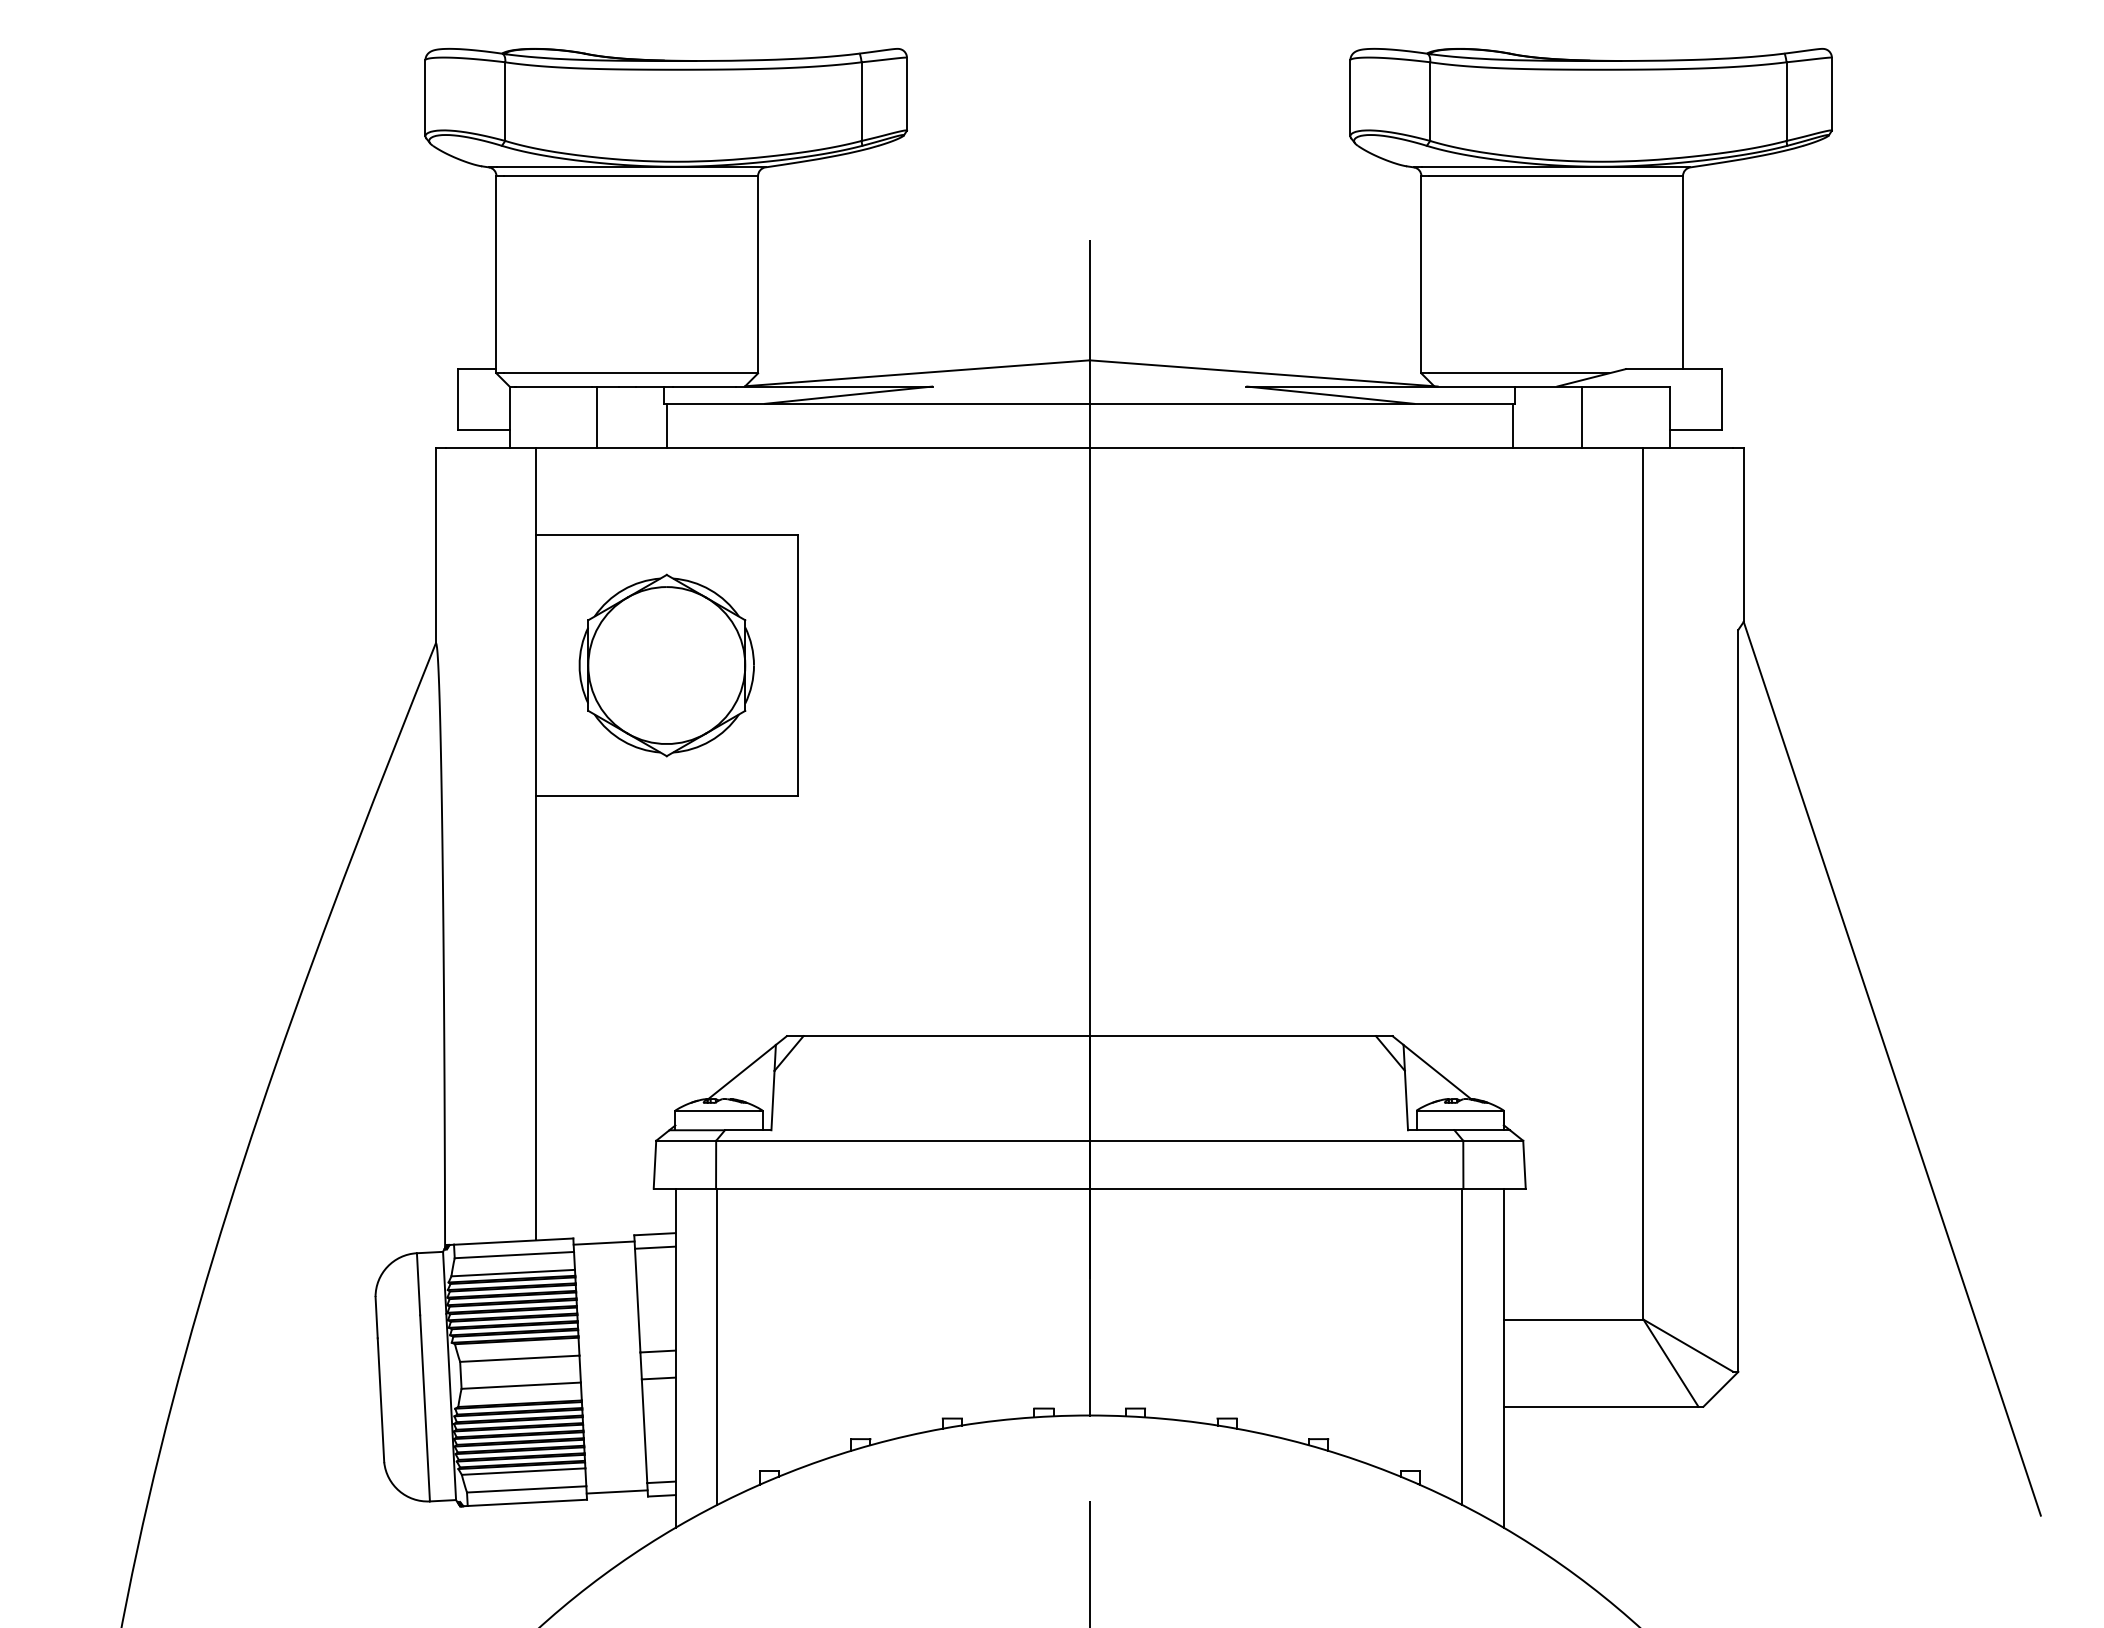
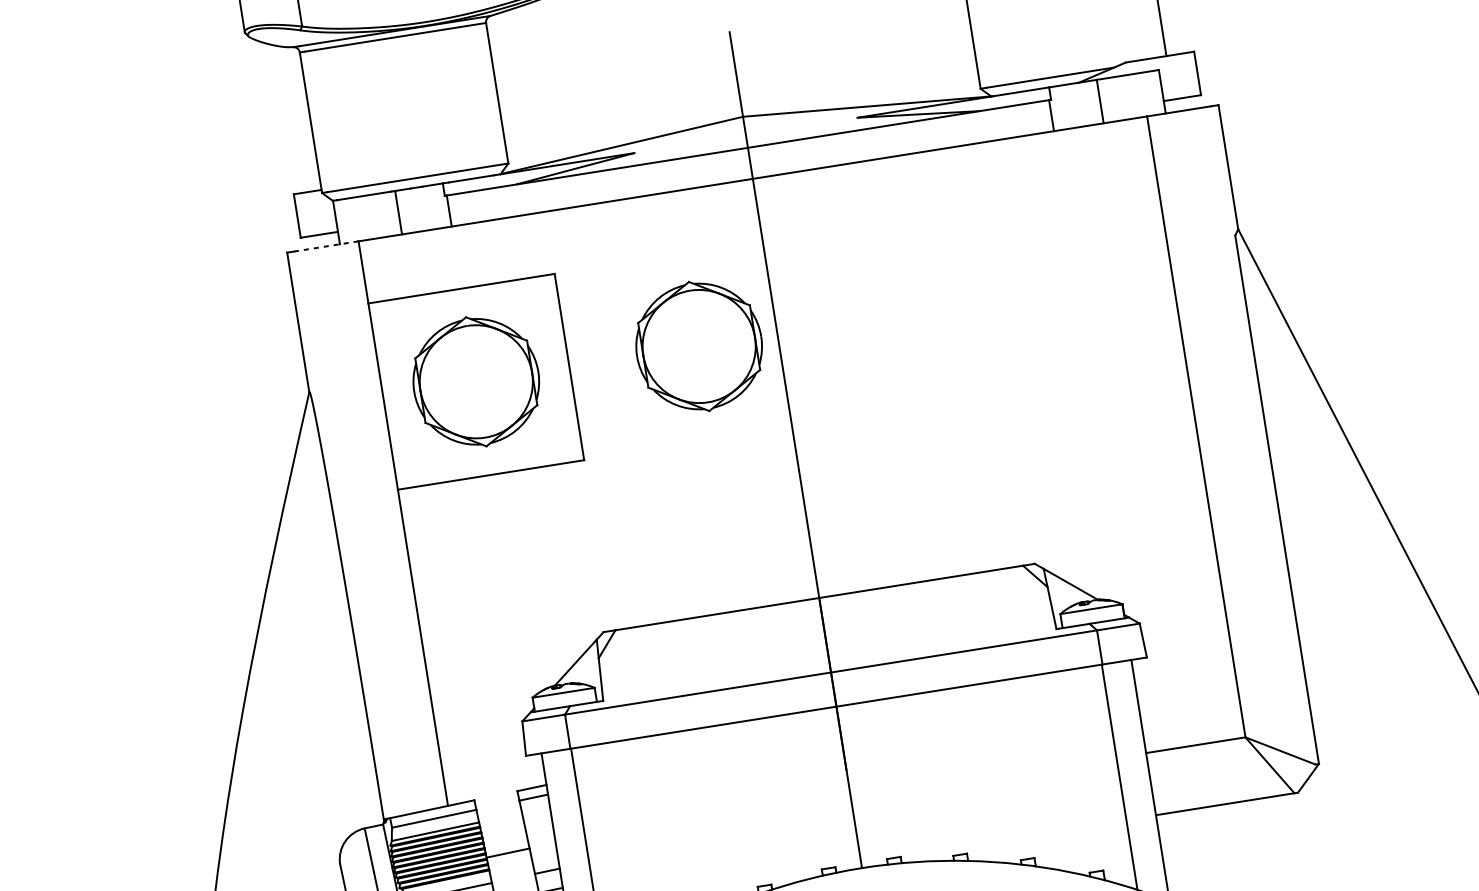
line: (491, 447) -> (326, 246), solid -> dashed
part: (979, 665) -> (698, 346), added
line: (603, 1242) -> (507, 852), moved

